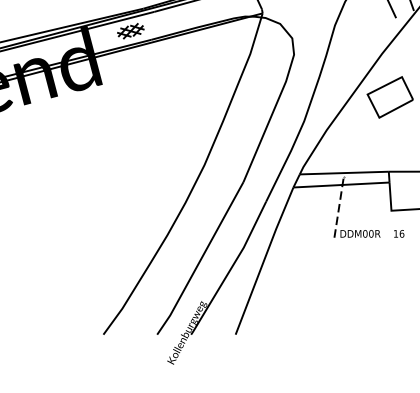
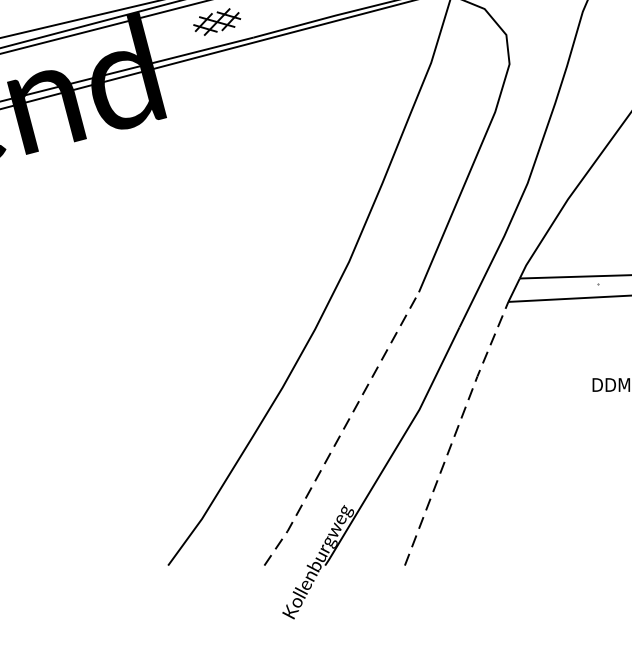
line: (338, 207) -> (589, 337), removed
line: (200, 259) -> (341, 430), solid -> dashed
line: (264, 259) -> (456, 430), solid -> dashed

